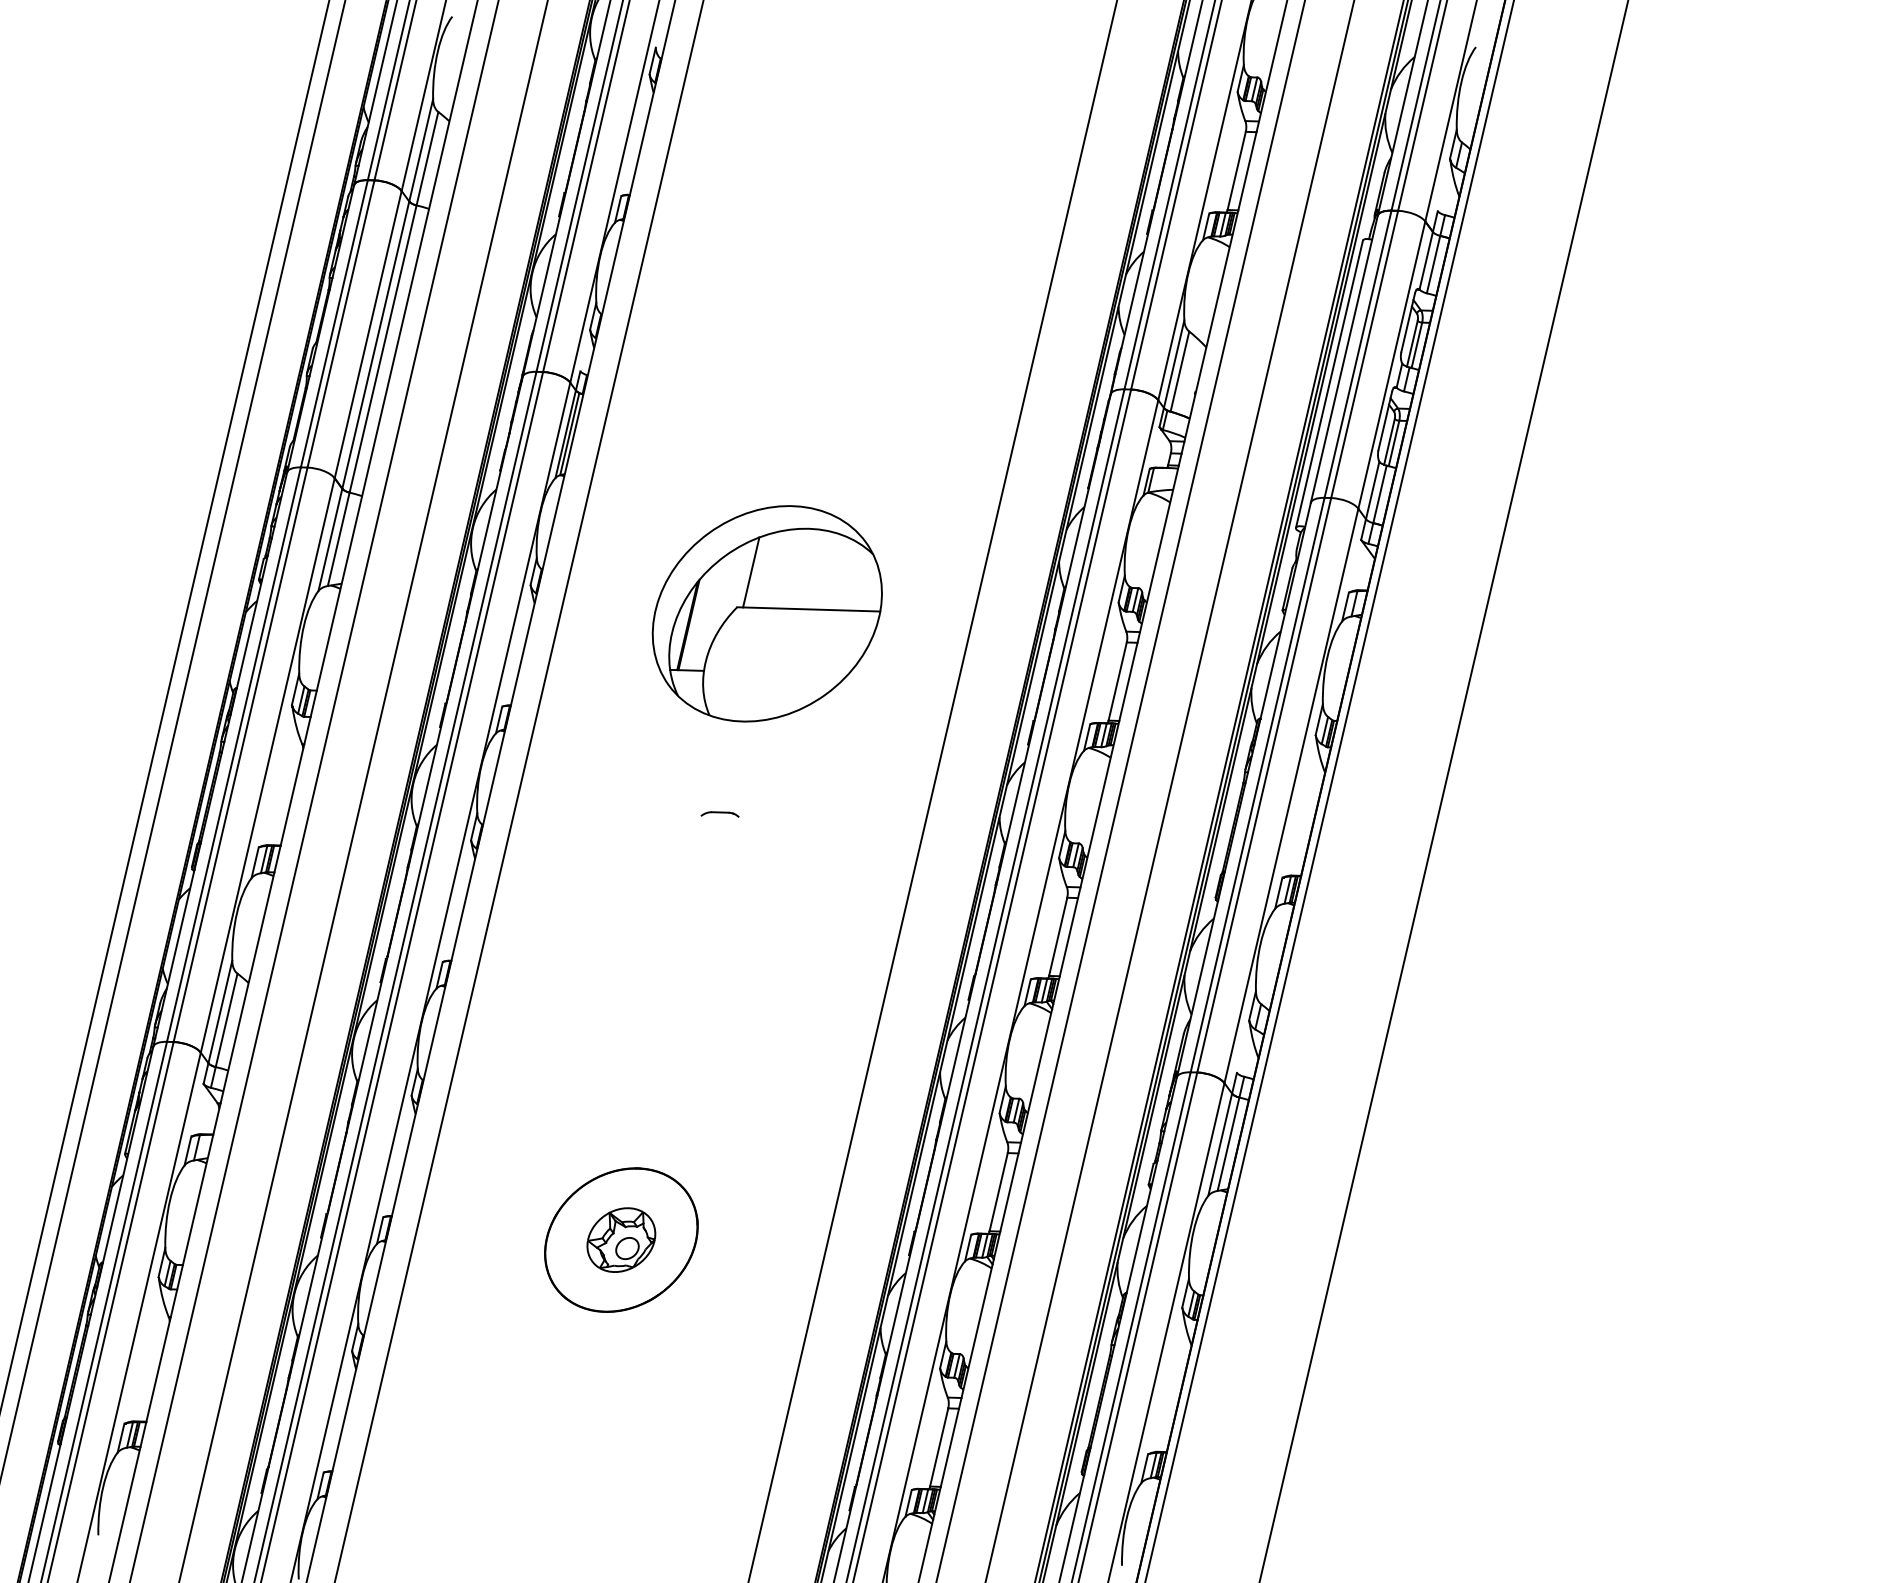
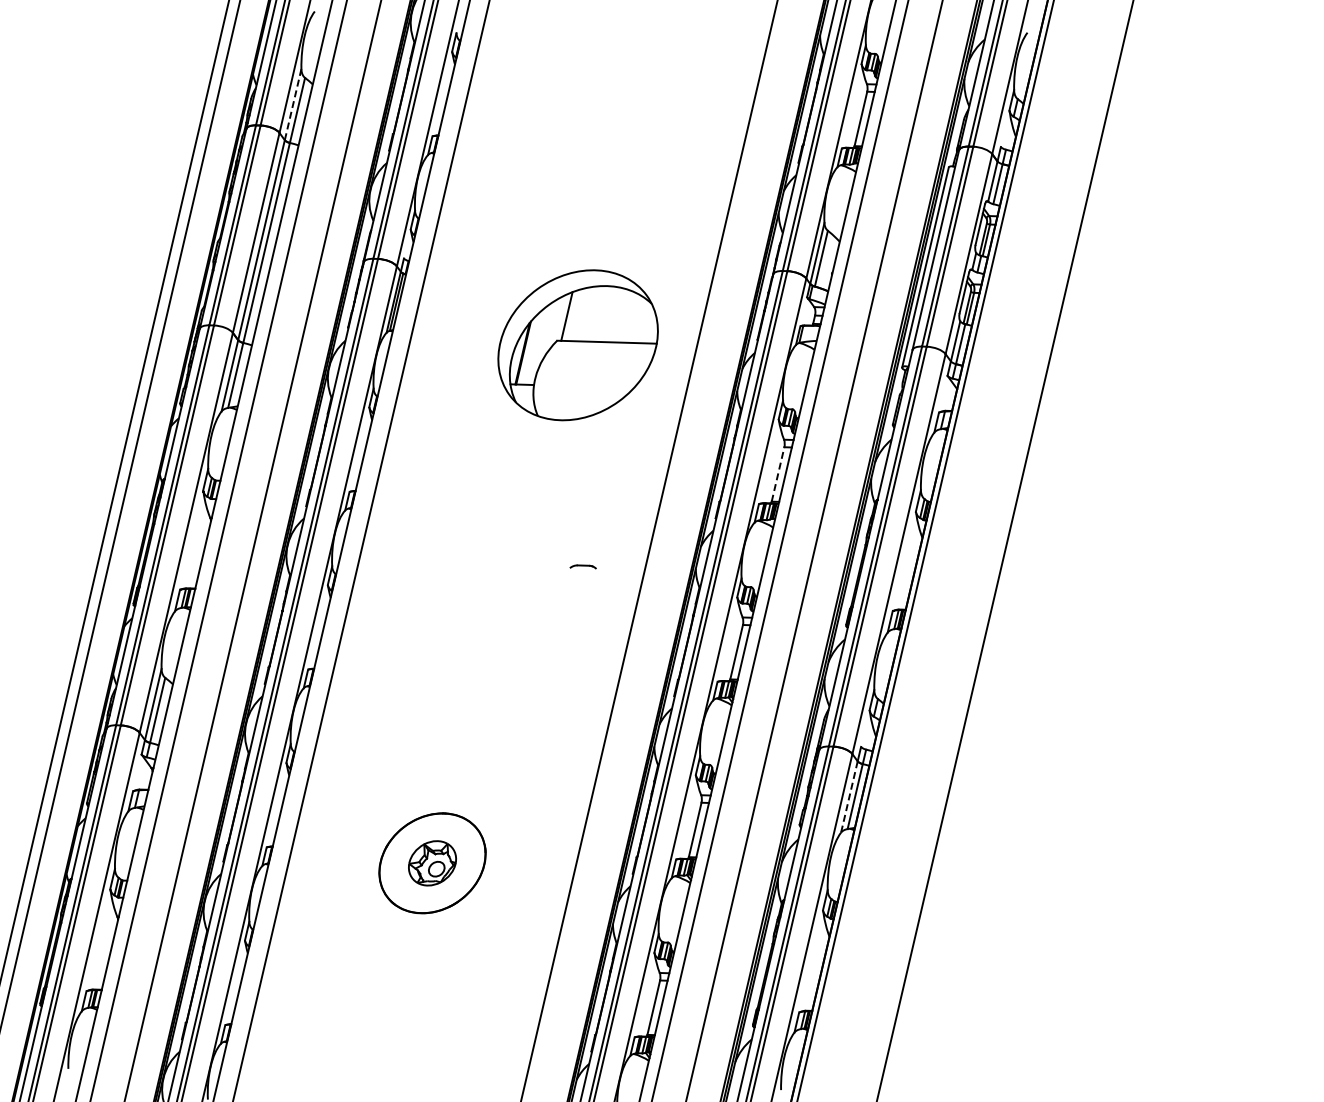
line: (421, 150) -> (293, 104), solid -> dashed
part: (766, 614) -> (577, 345), moved
line: (1118, 681) -> (778, 474), solid -> dashed
part: (719, 813) -> (582, 566), moved
line: (1220, 1144) -> (849, 796), solid -> dashed

